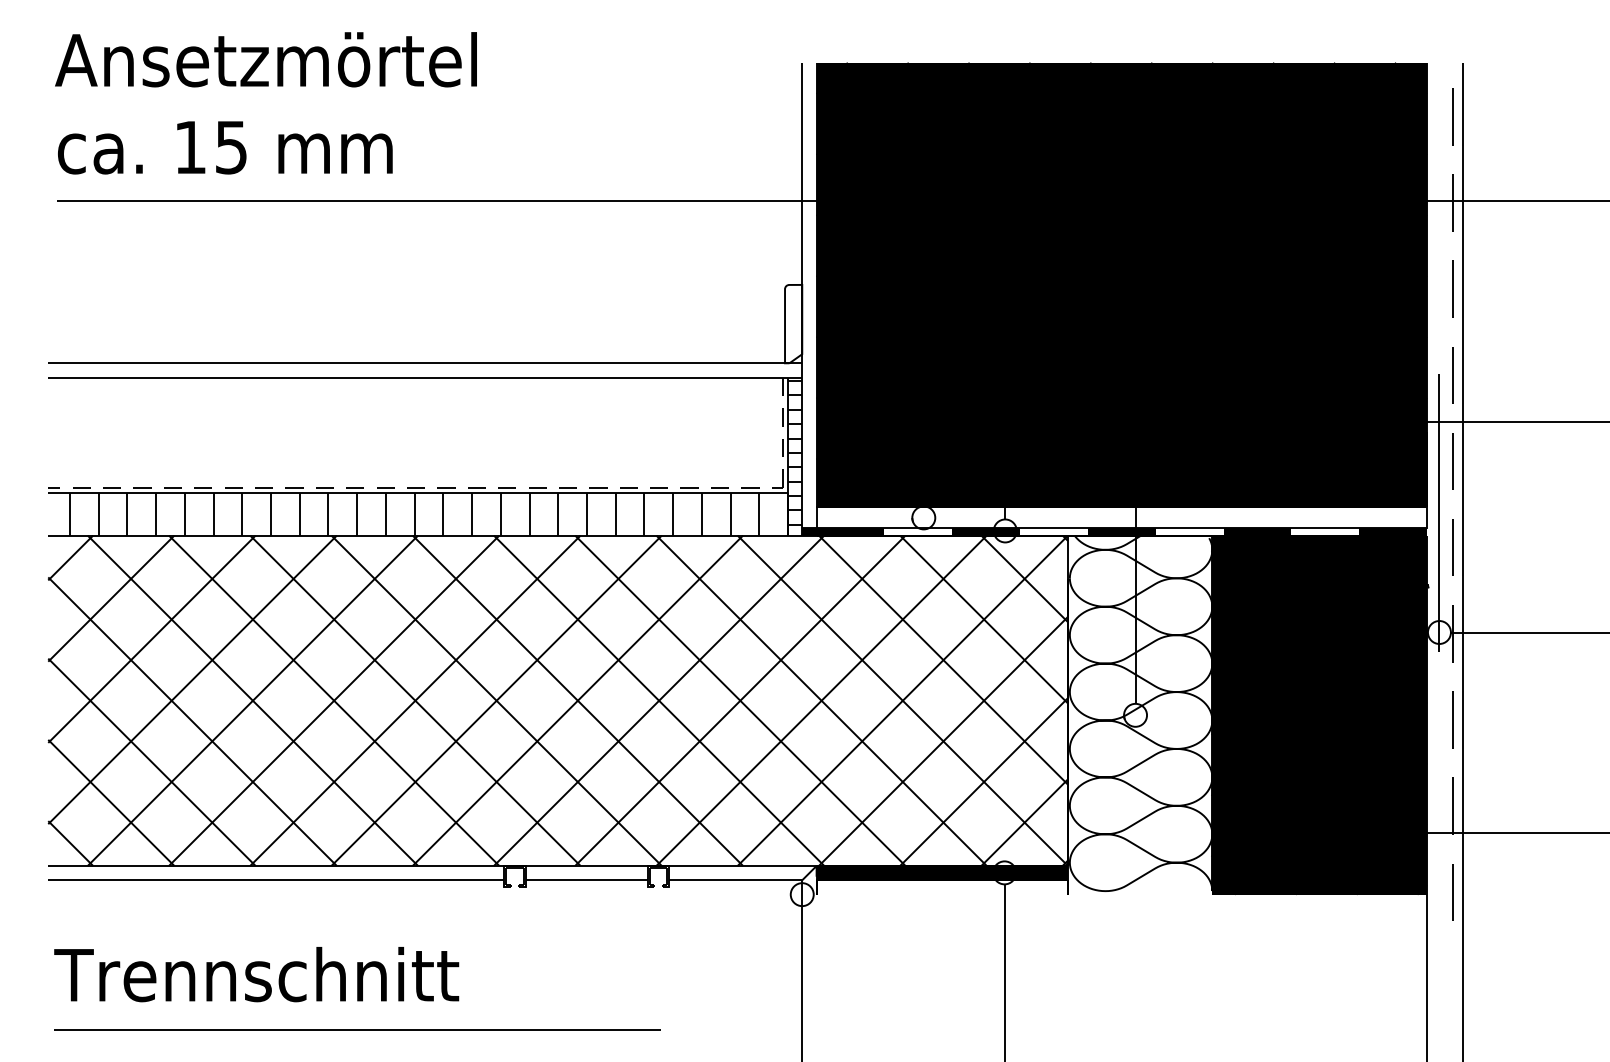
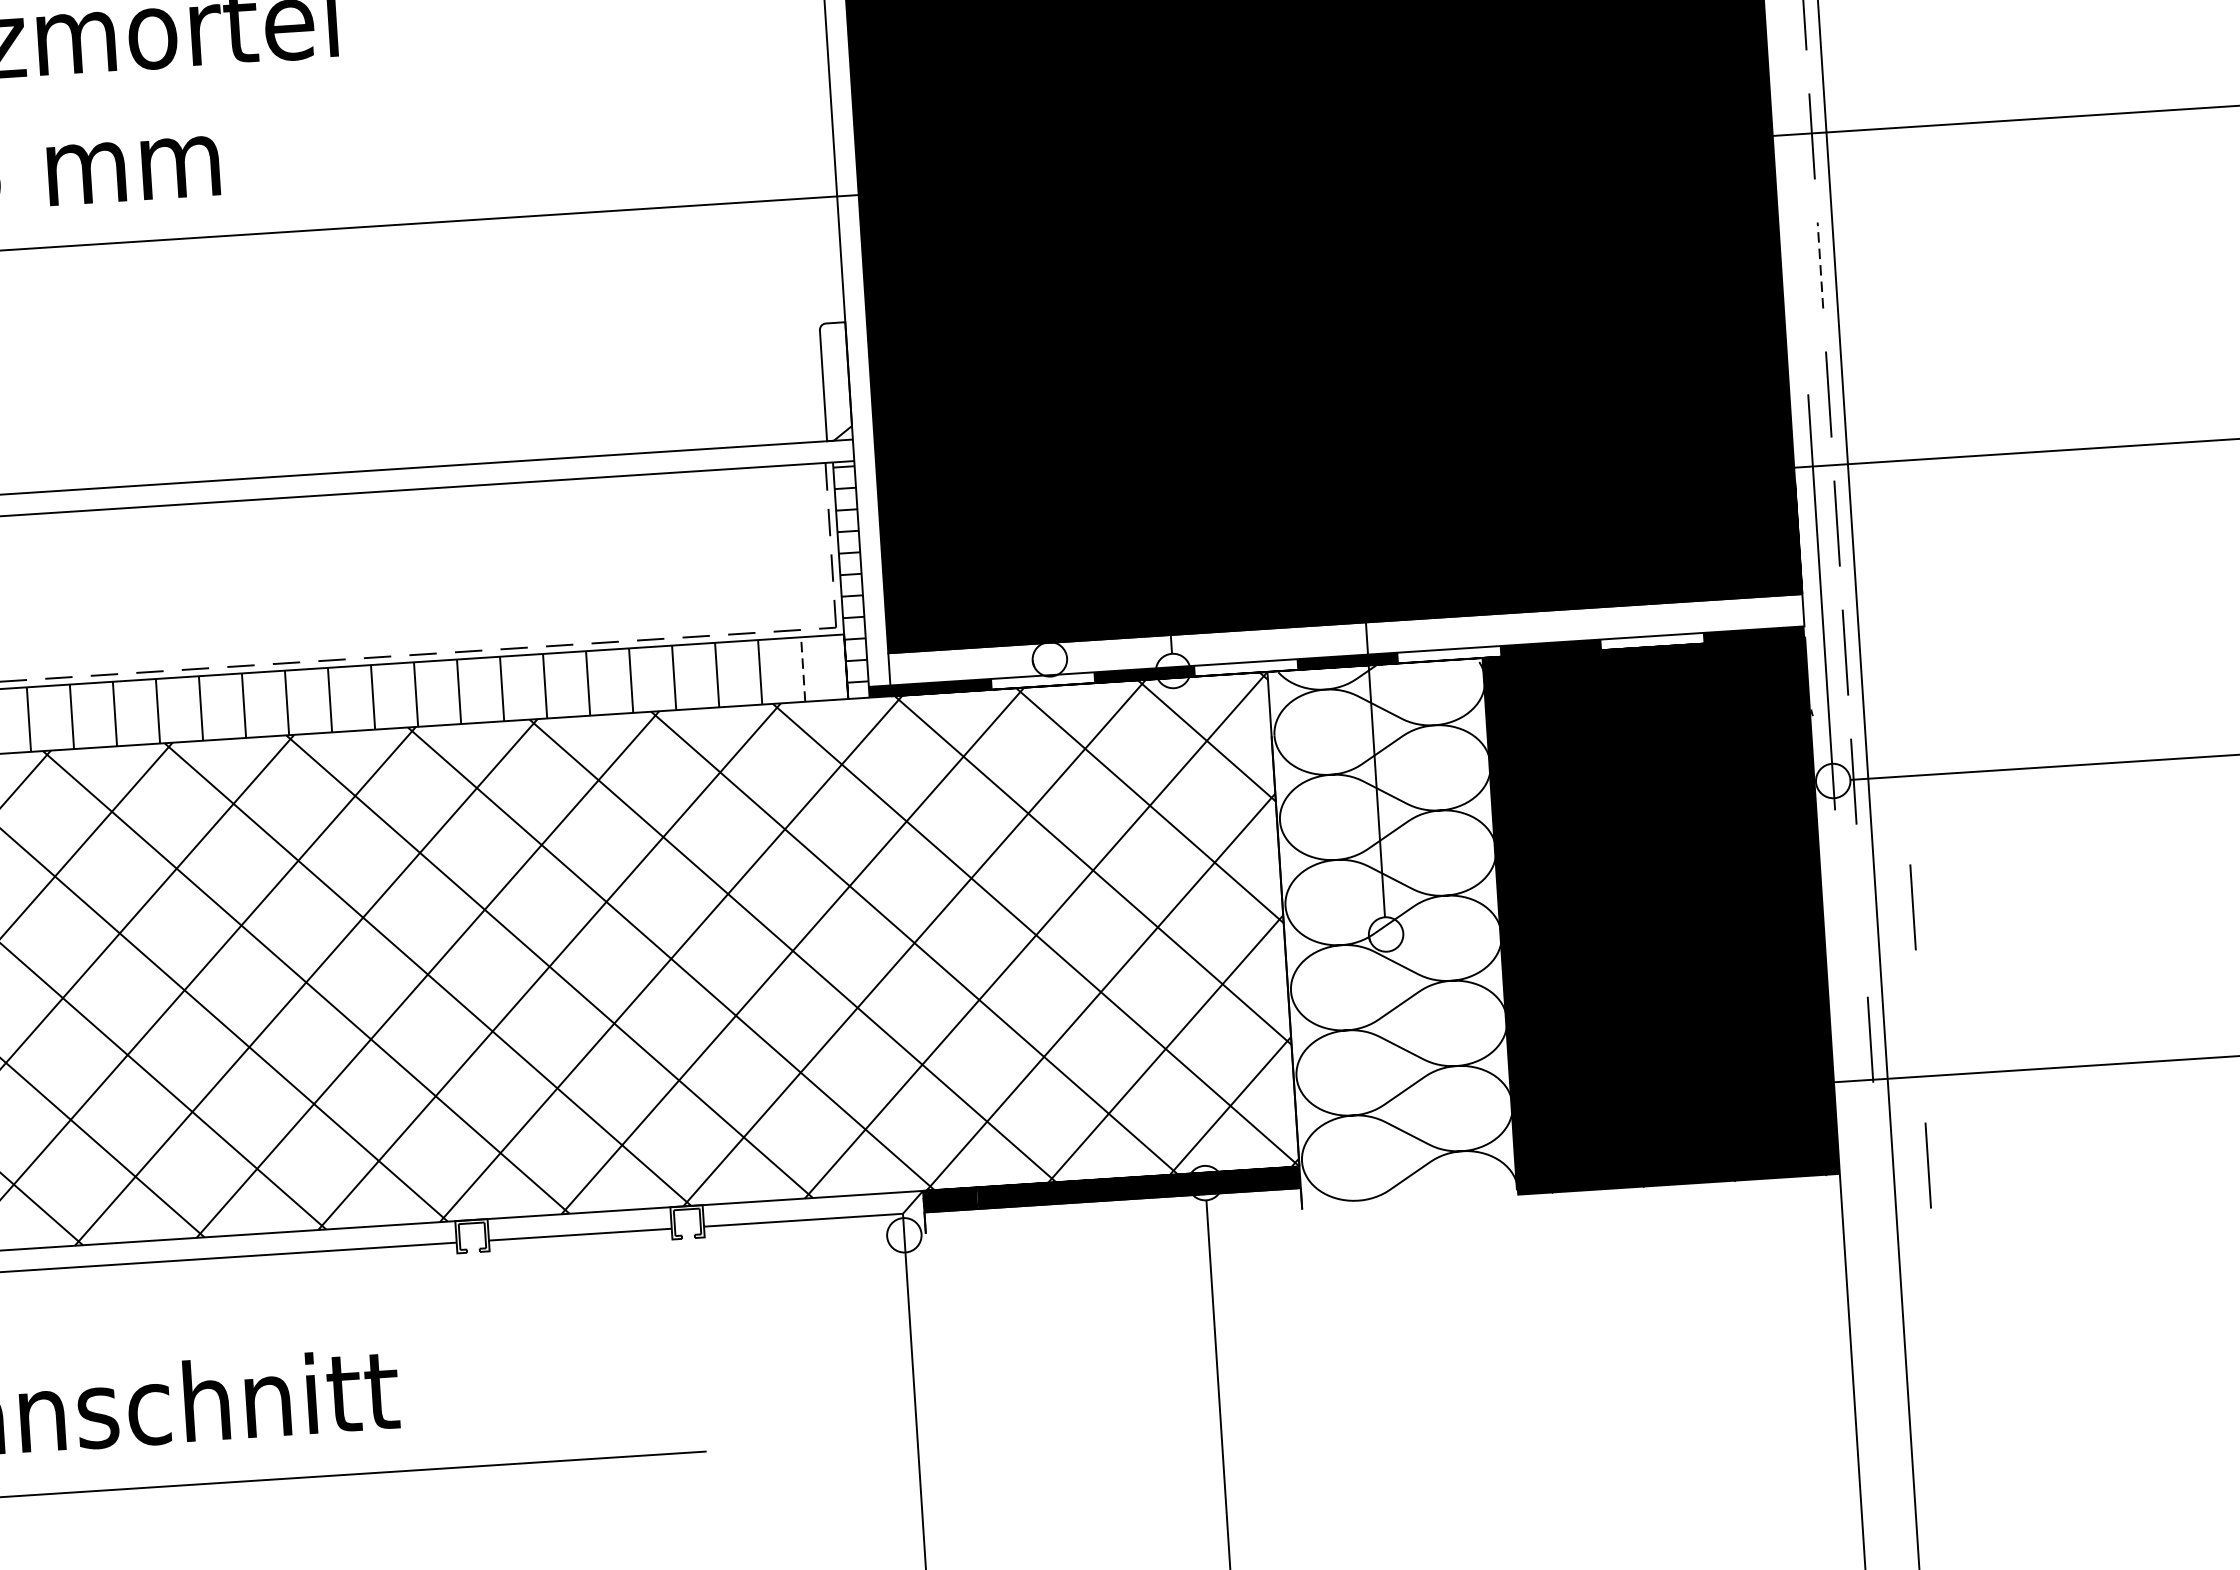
line: (1453, 289) -> (1821, 265), solid -> dashed
line: (759, 514) -> (803, 670), solid -> dashed
line: (1452, 719) -> (1912, 906), moved
line: (1452, 892) -> (1927, 1165), moved

